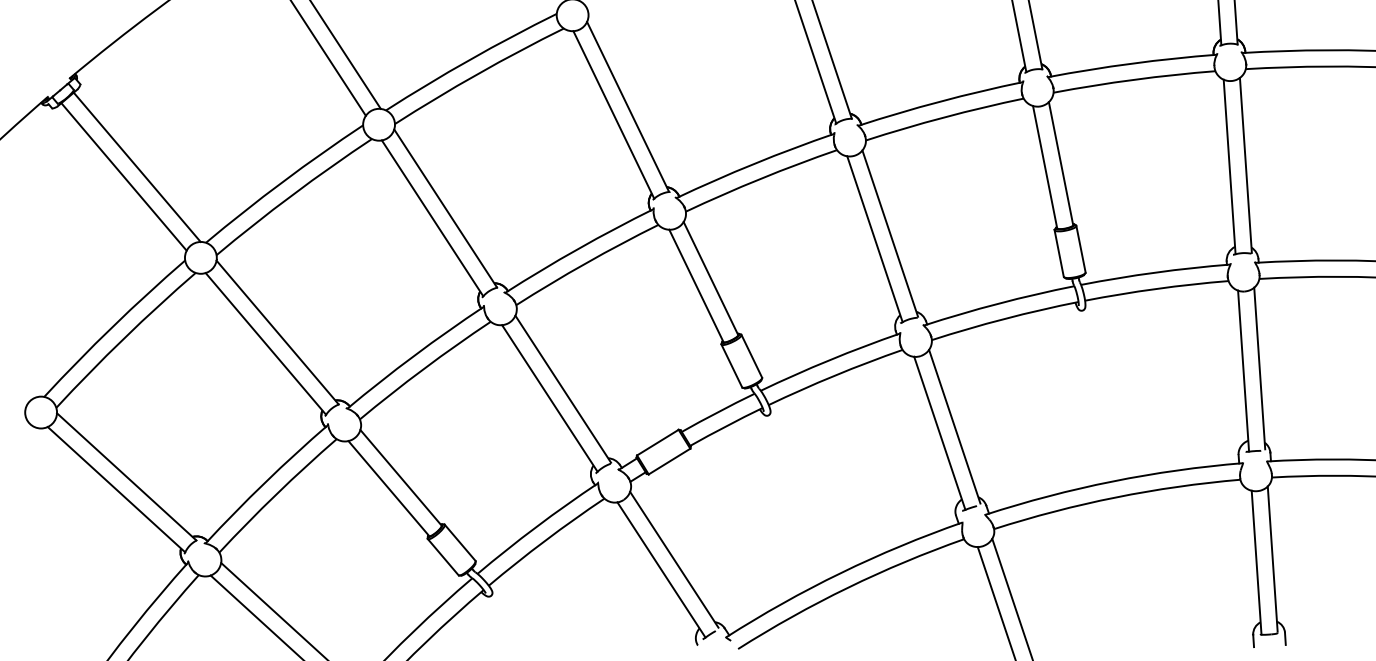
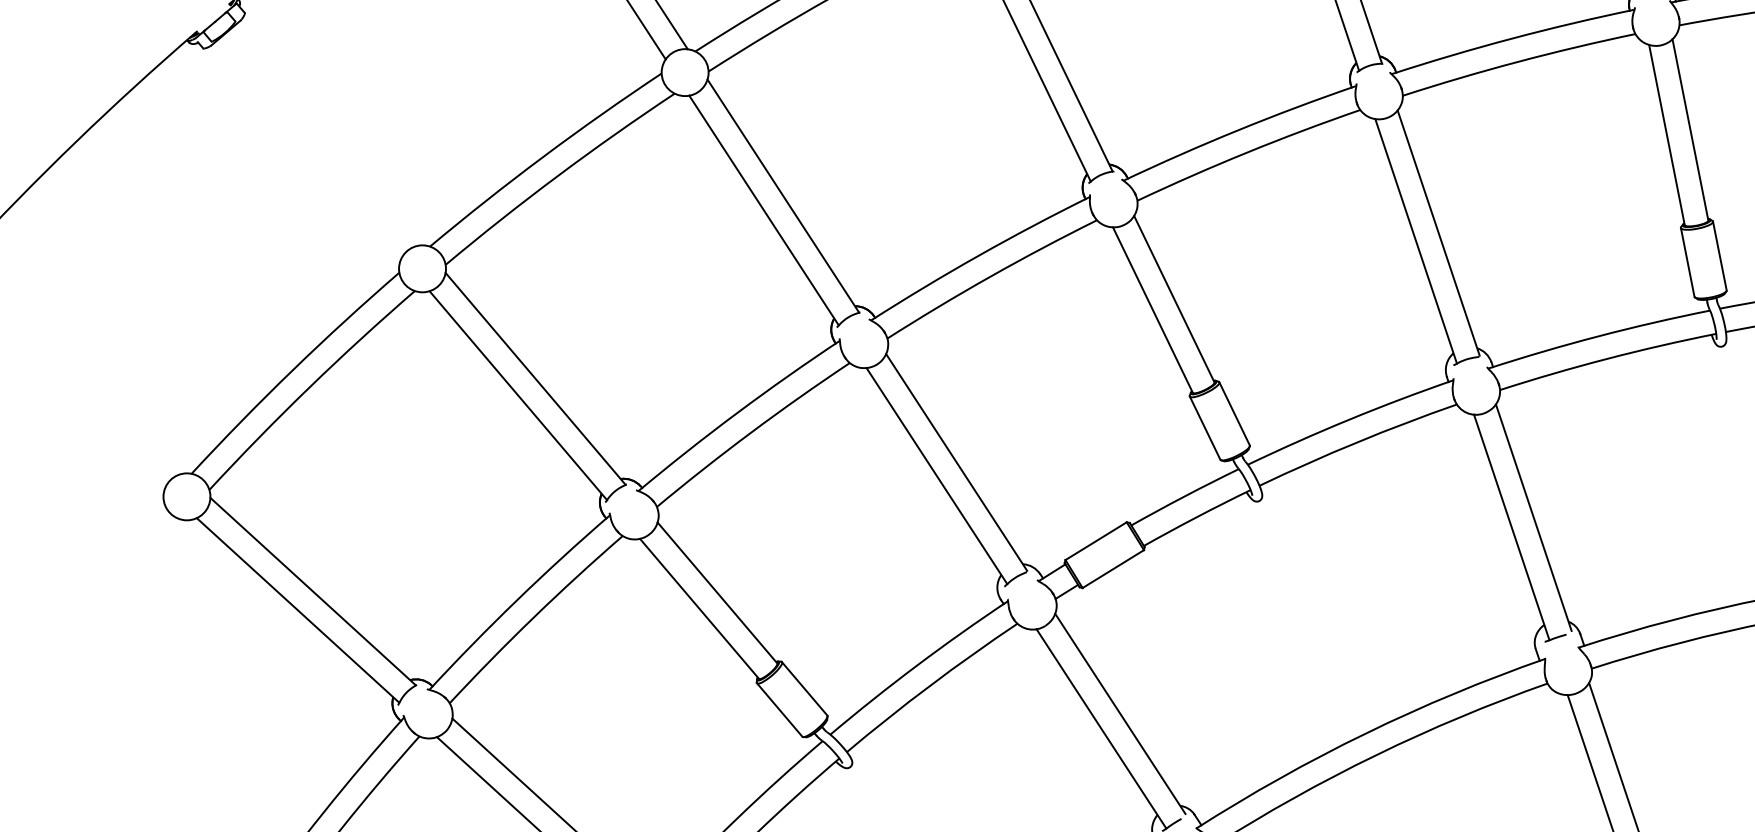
line: (136, 166) -> (327, 134), removed
line: (123, 176) -> (308, 148), removed

